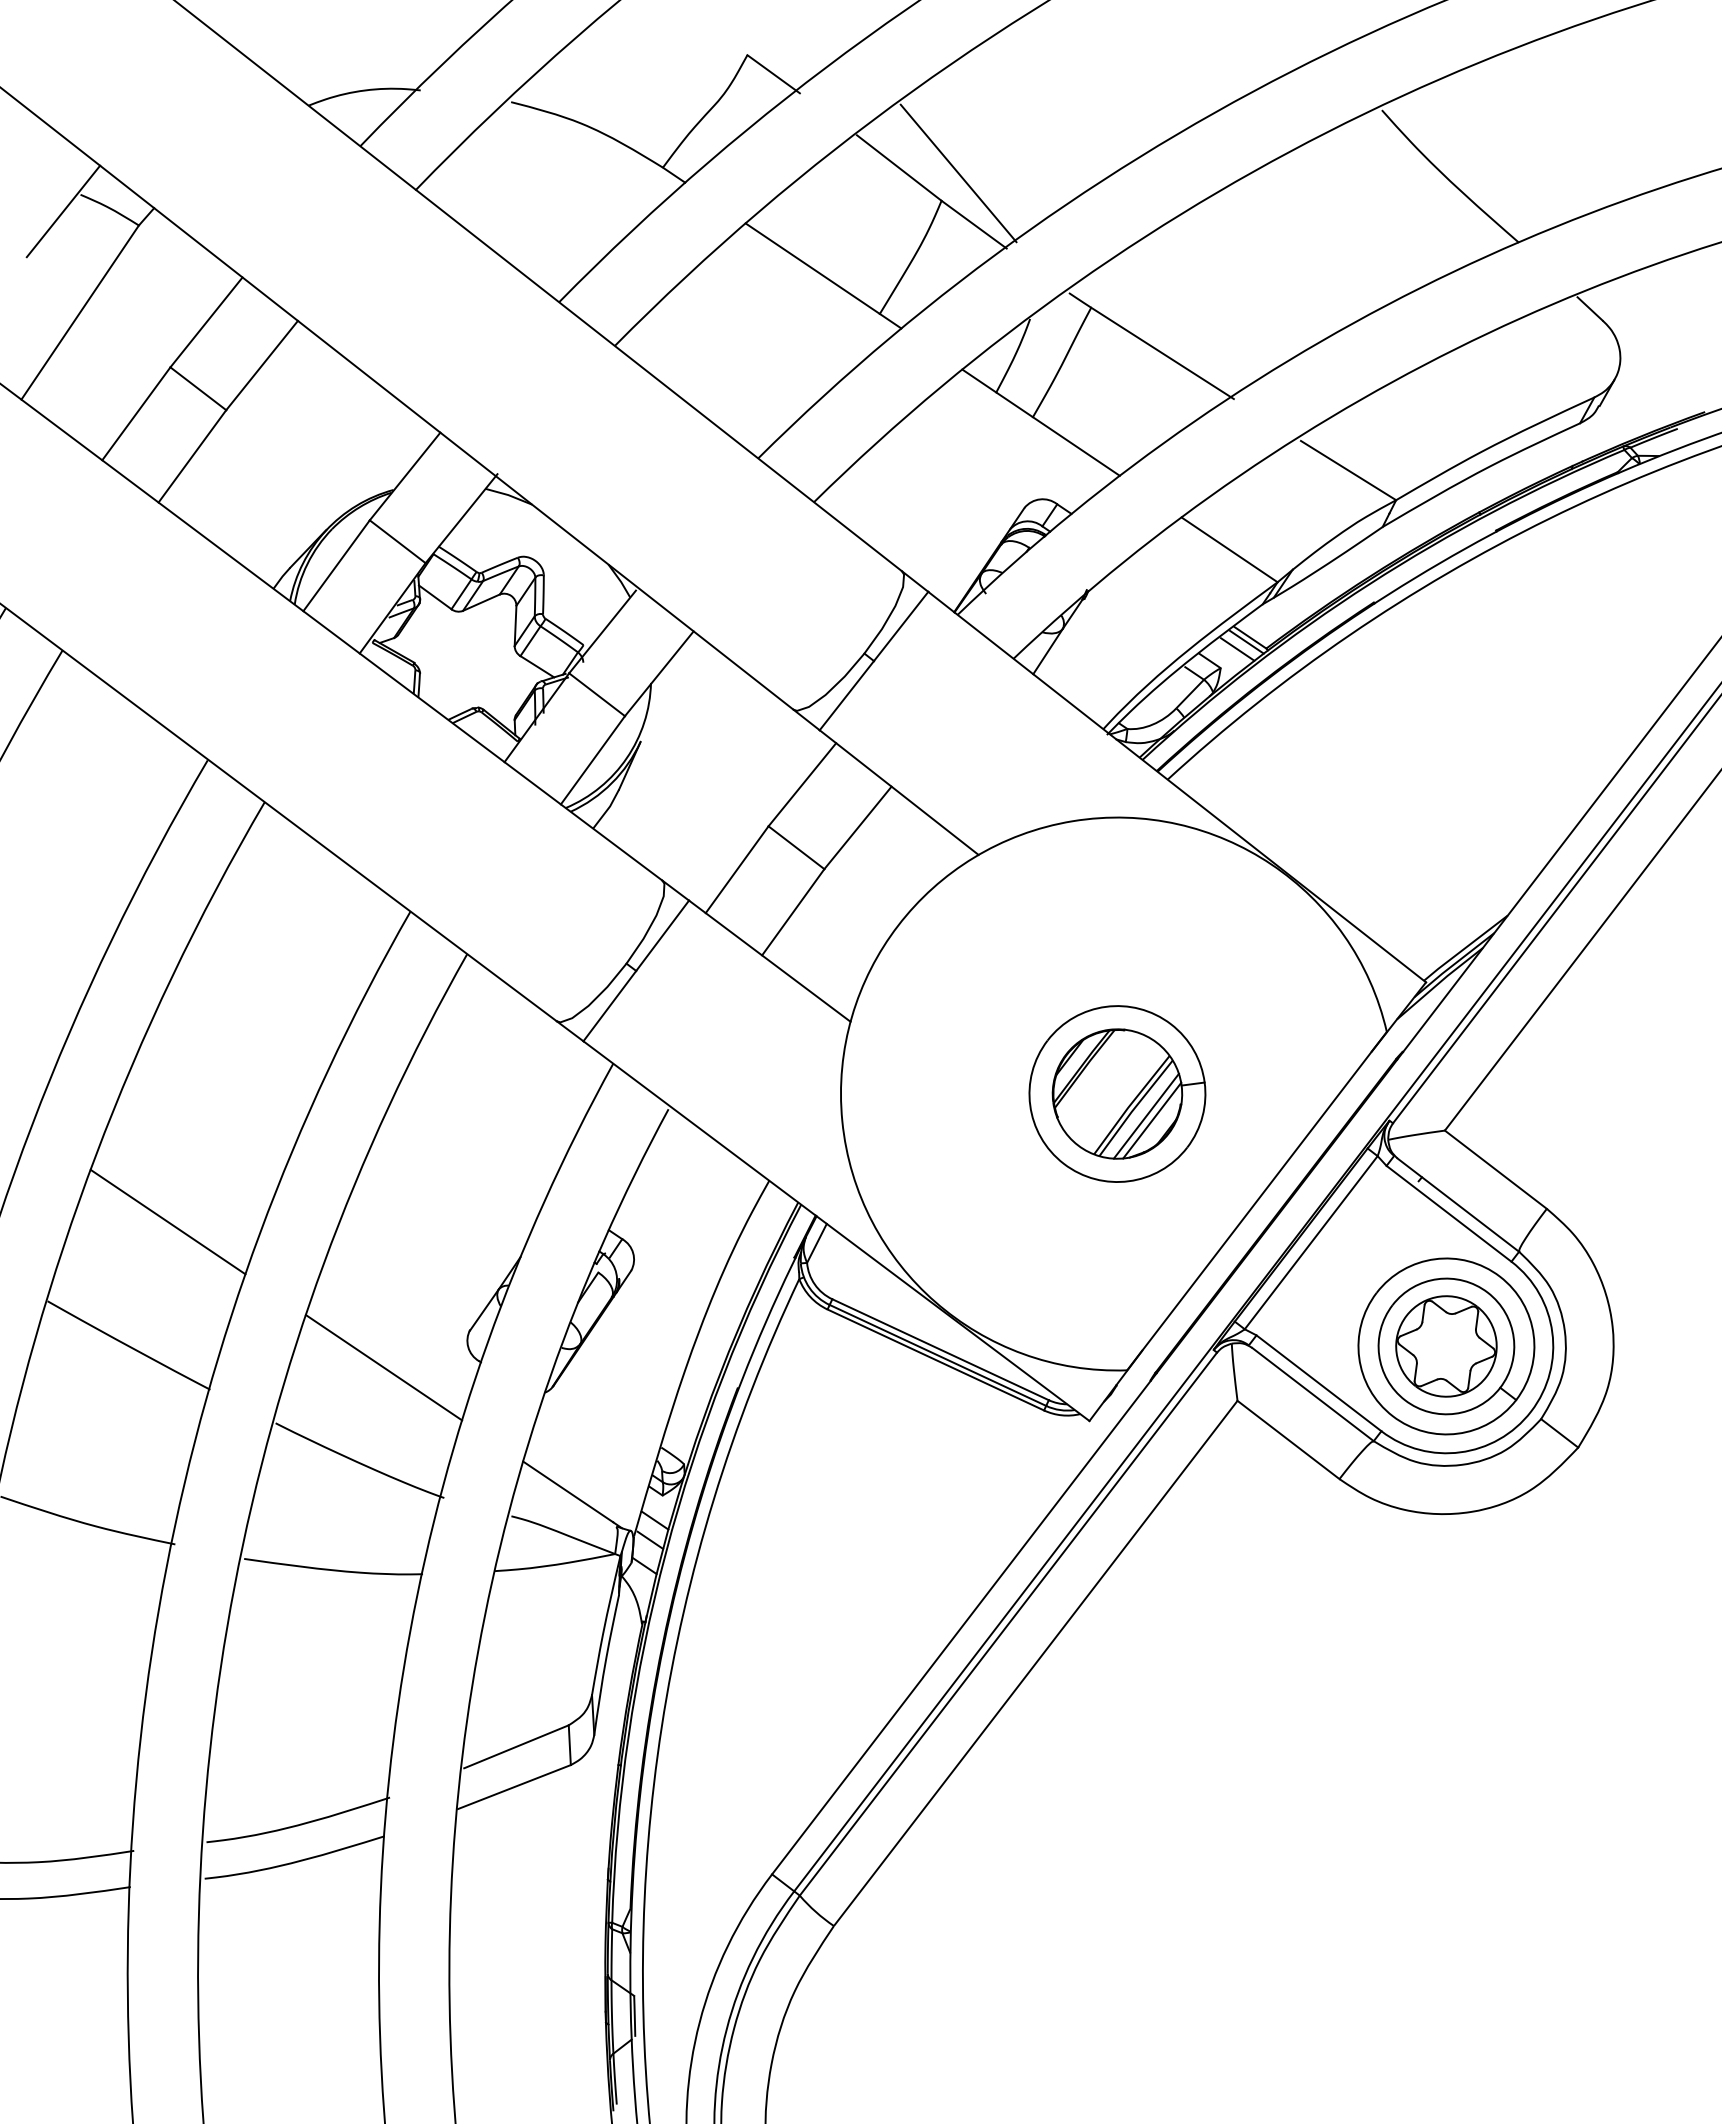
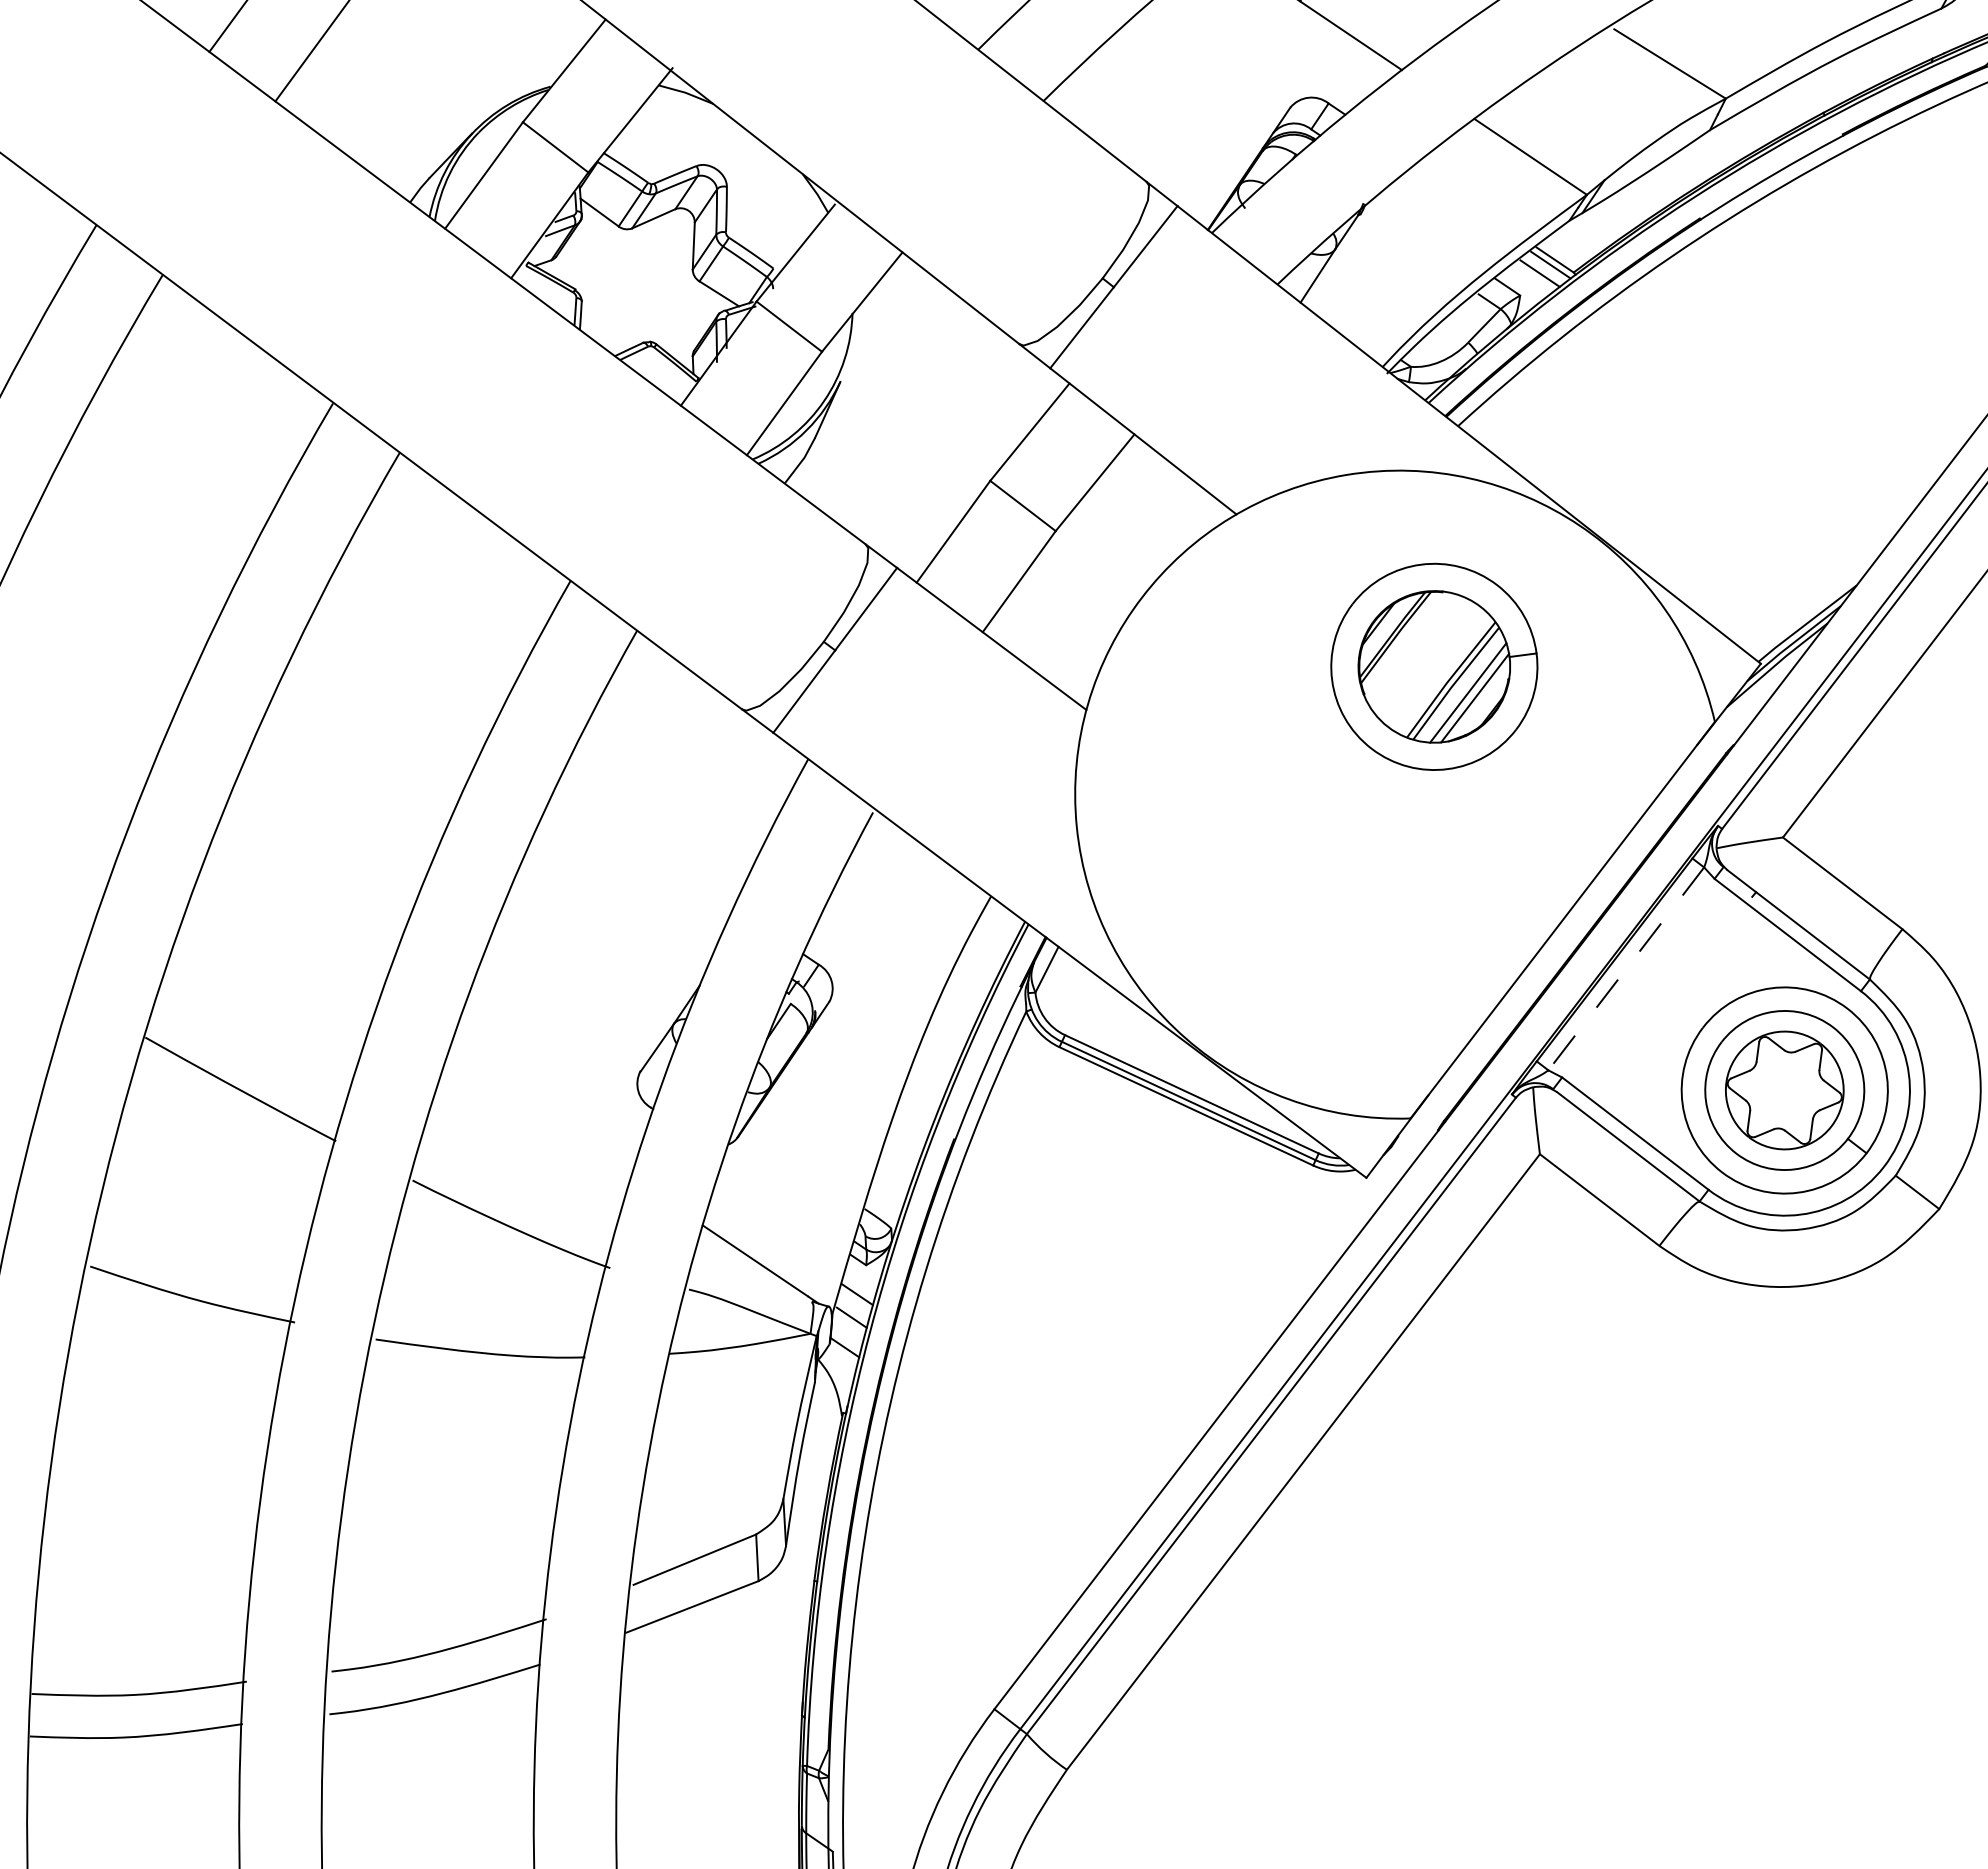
part: (1117, 1093) -> (1434, 666), moved
line: (167, 1221) -> (285, 944), removed
line: (1310, 1243) -> (1625, 969), solid -> dashed
line: (383, 1367) -> (539, 1115), removed

